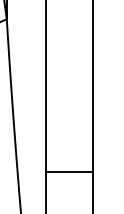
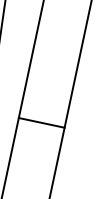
line: (68, 171) -> (41, 122), moved

